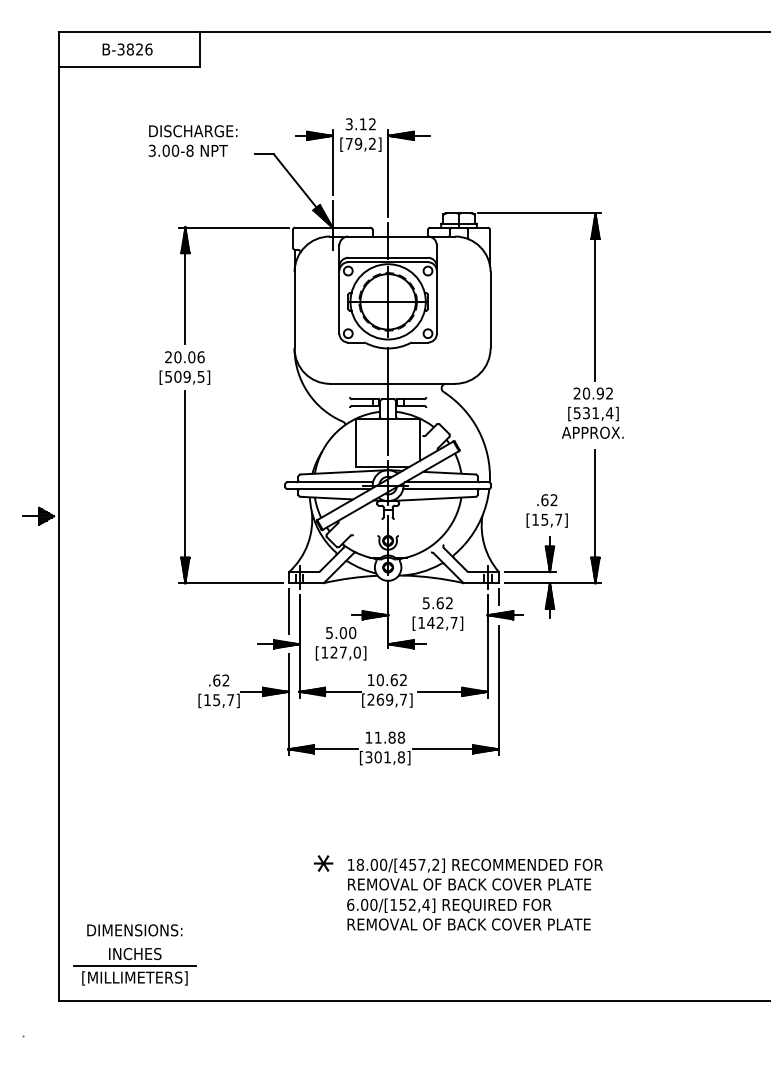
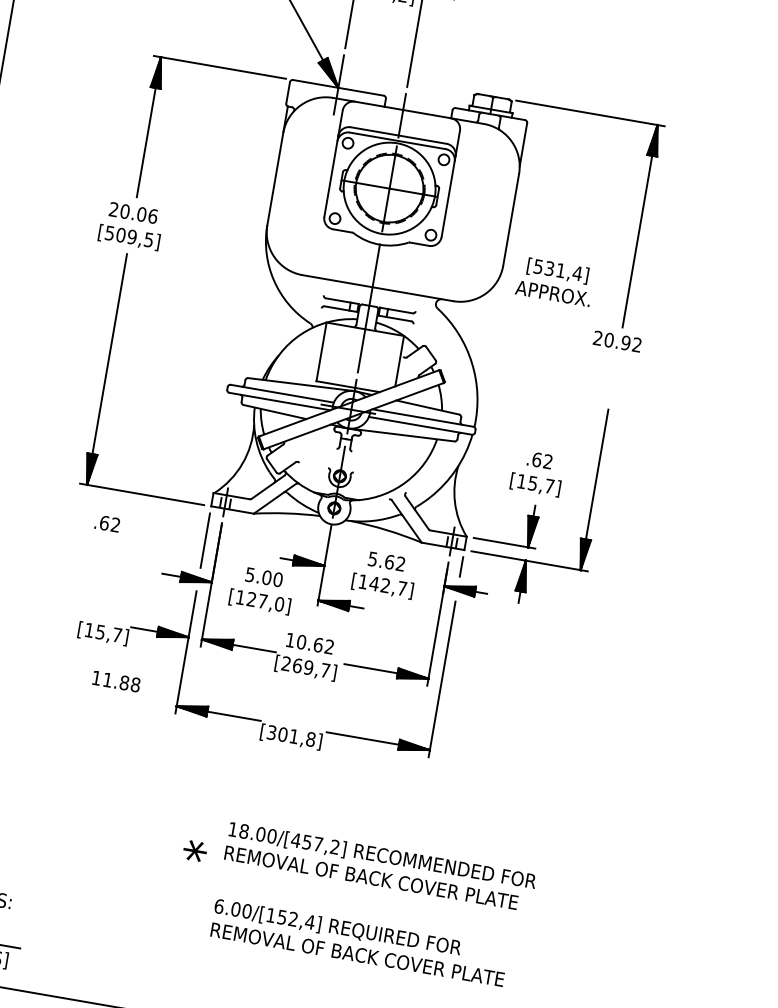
text: (592, 422) -> (554, 281), moved
text: (219, 680) -> (107, 523), moved
text: (385, 737) -> (116, 681), moved
text: (475, 874) -> (380, 866), moved

